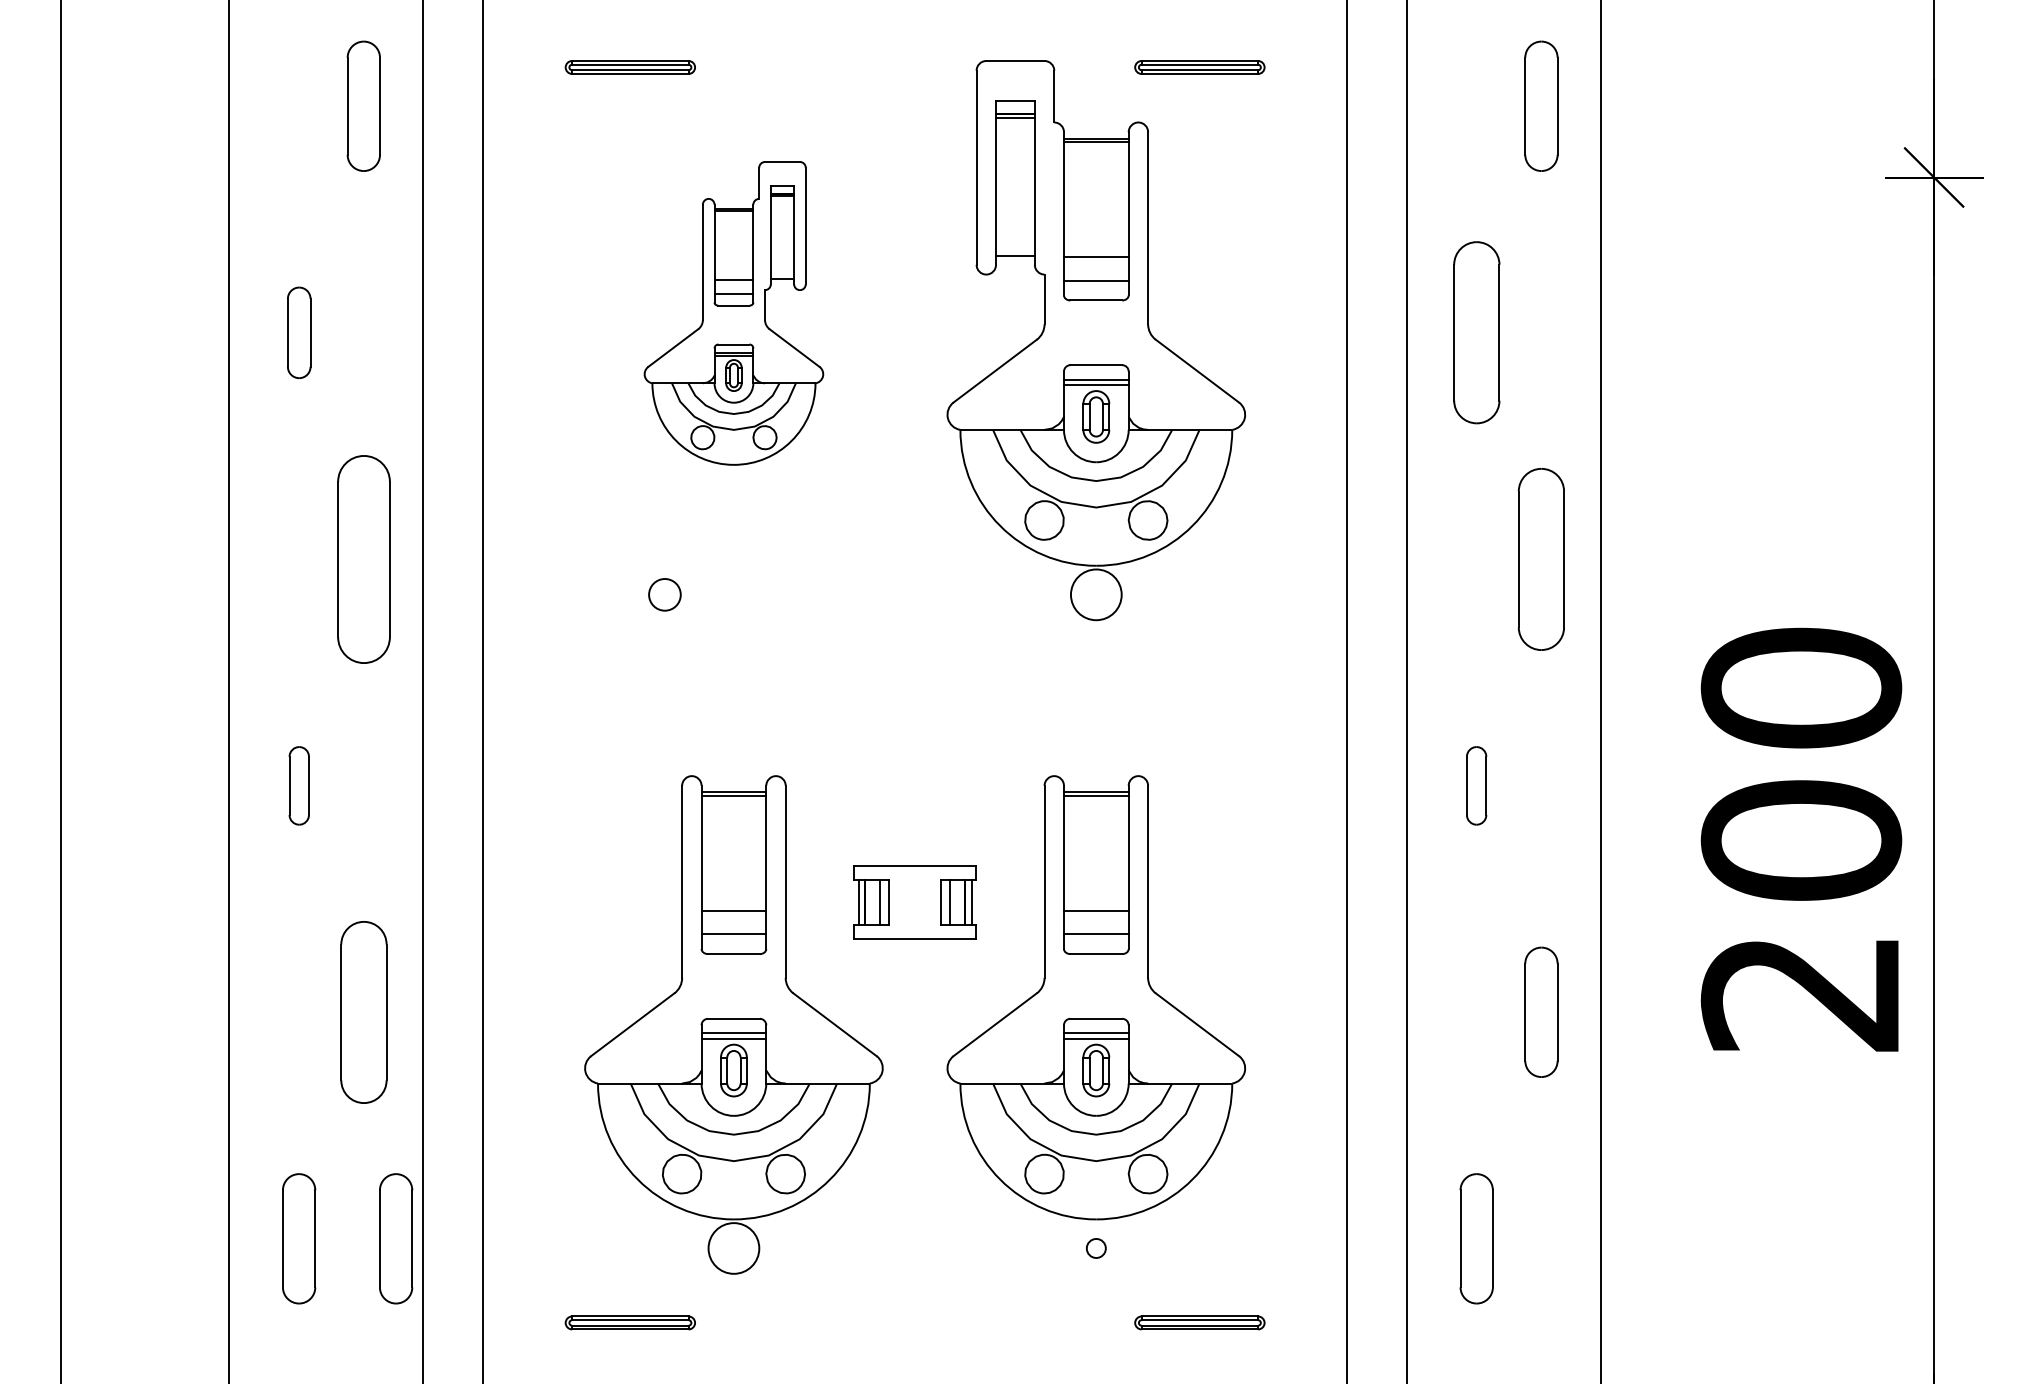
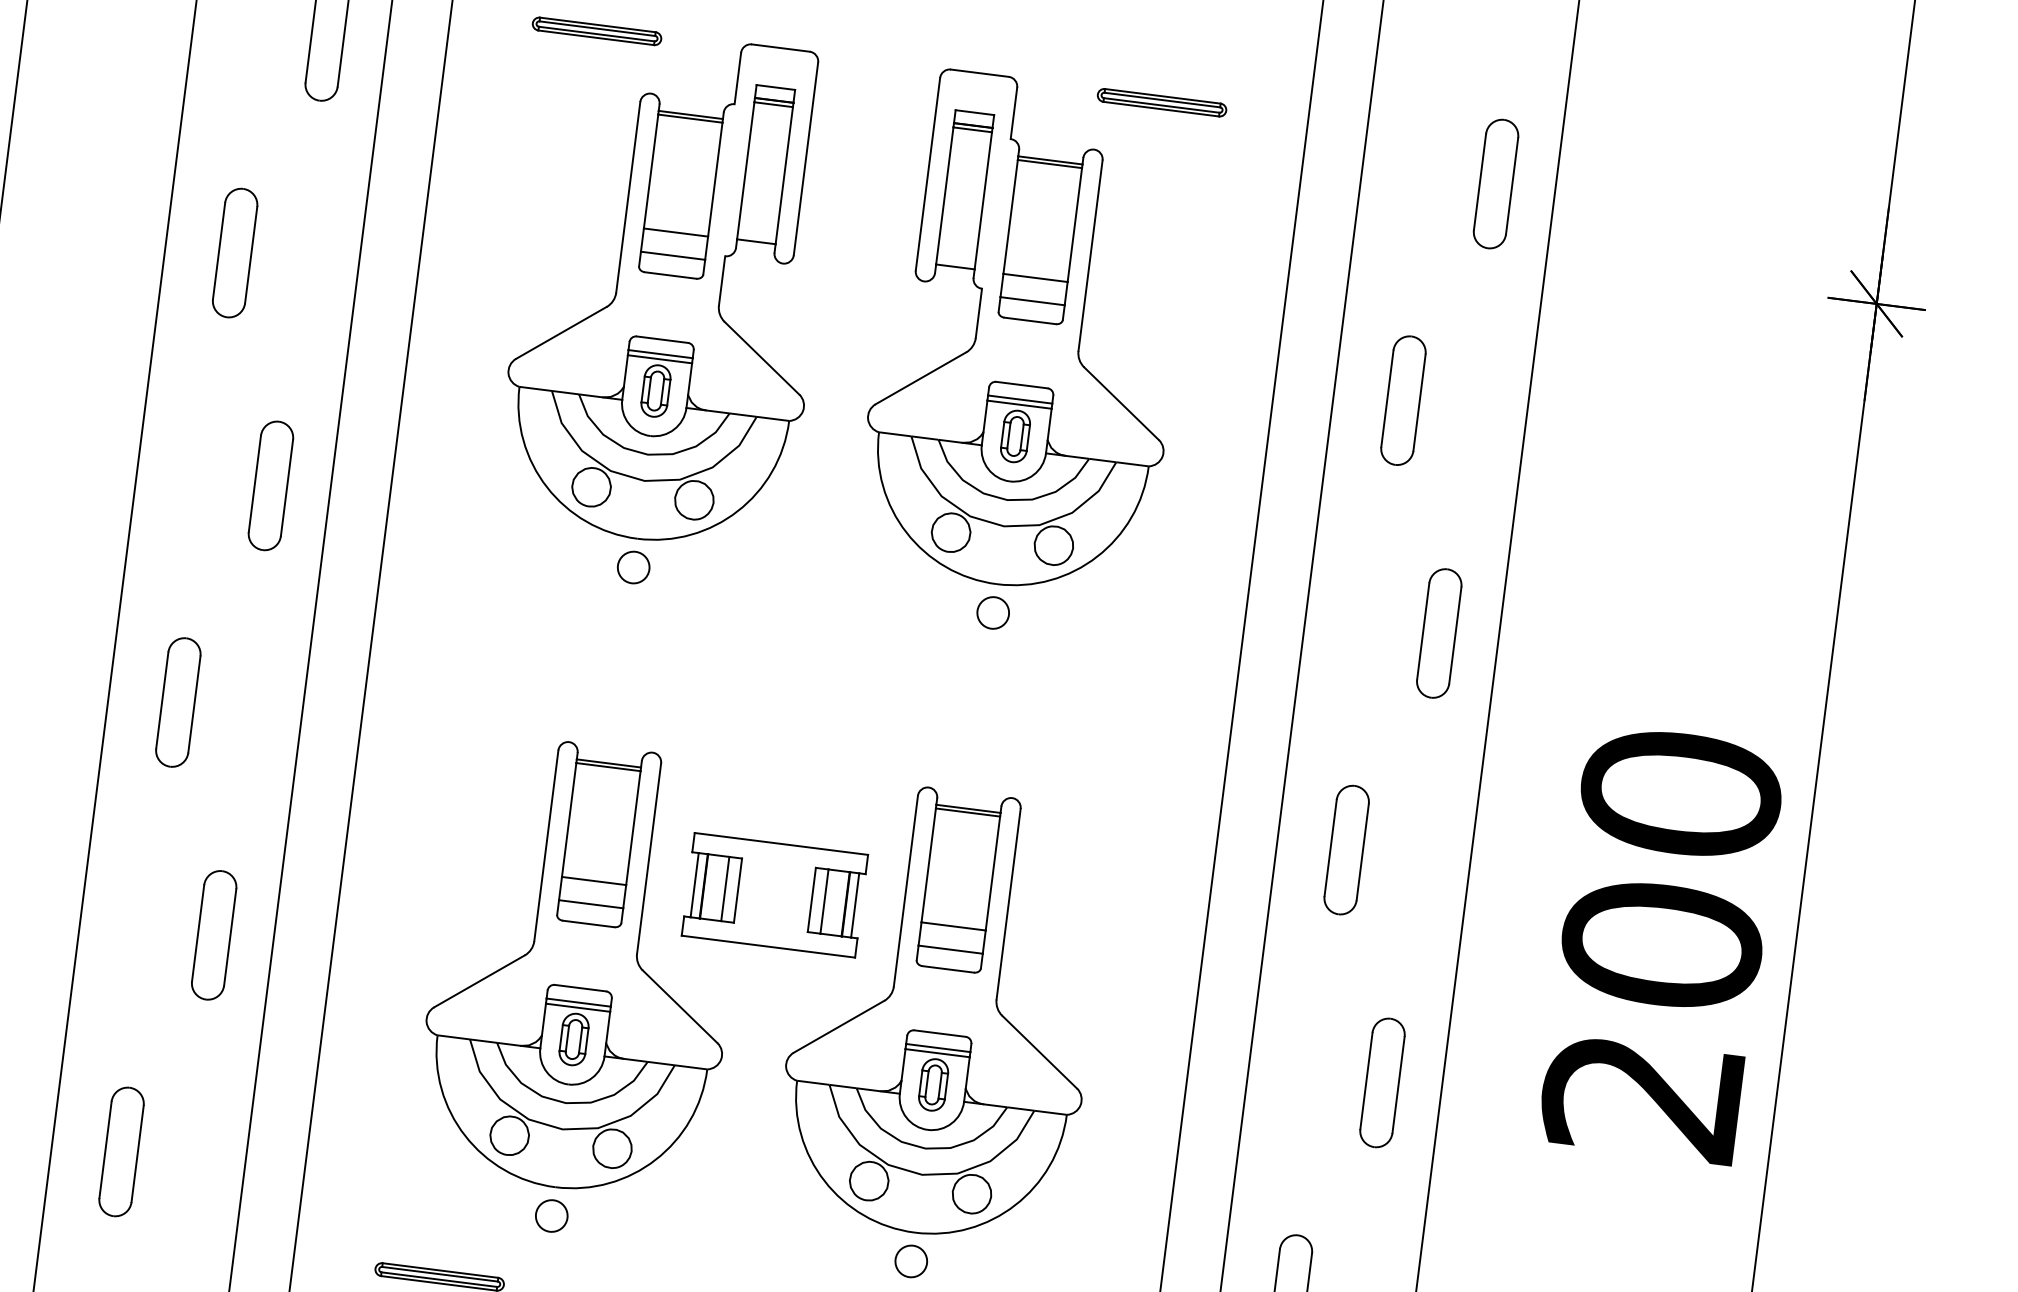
part: (733, 313) -> (668, 288), size x1.67
part: (299, 332) -> (235, 252), size x1.43
part: (1476, 332) -> (1403, 400), size x0.71
part: (363, 558) -> (270, 485), size x0.62
part: (1541, 558) -> (1439, 632), size x0.71
circle: (664, 594) -> (633, 567), moved
circle: (1096, 594) -> (993, 612), size x0.62
part: (299, 785) -> (178, 702), size x1.67
part: (1476, 785) -> (1346, 849), size x1.67
part: (915, 902) -> (775, 895), size x1.43
part: (363, 1011) -> (213, 934), size x0.71
part: (396, 1238) -> (218, 1163), removed
circle: (733, 1248) -> (551, 1216), size x0.62
circle: (1096, 1248) -> (911, 1261), size x1.67

